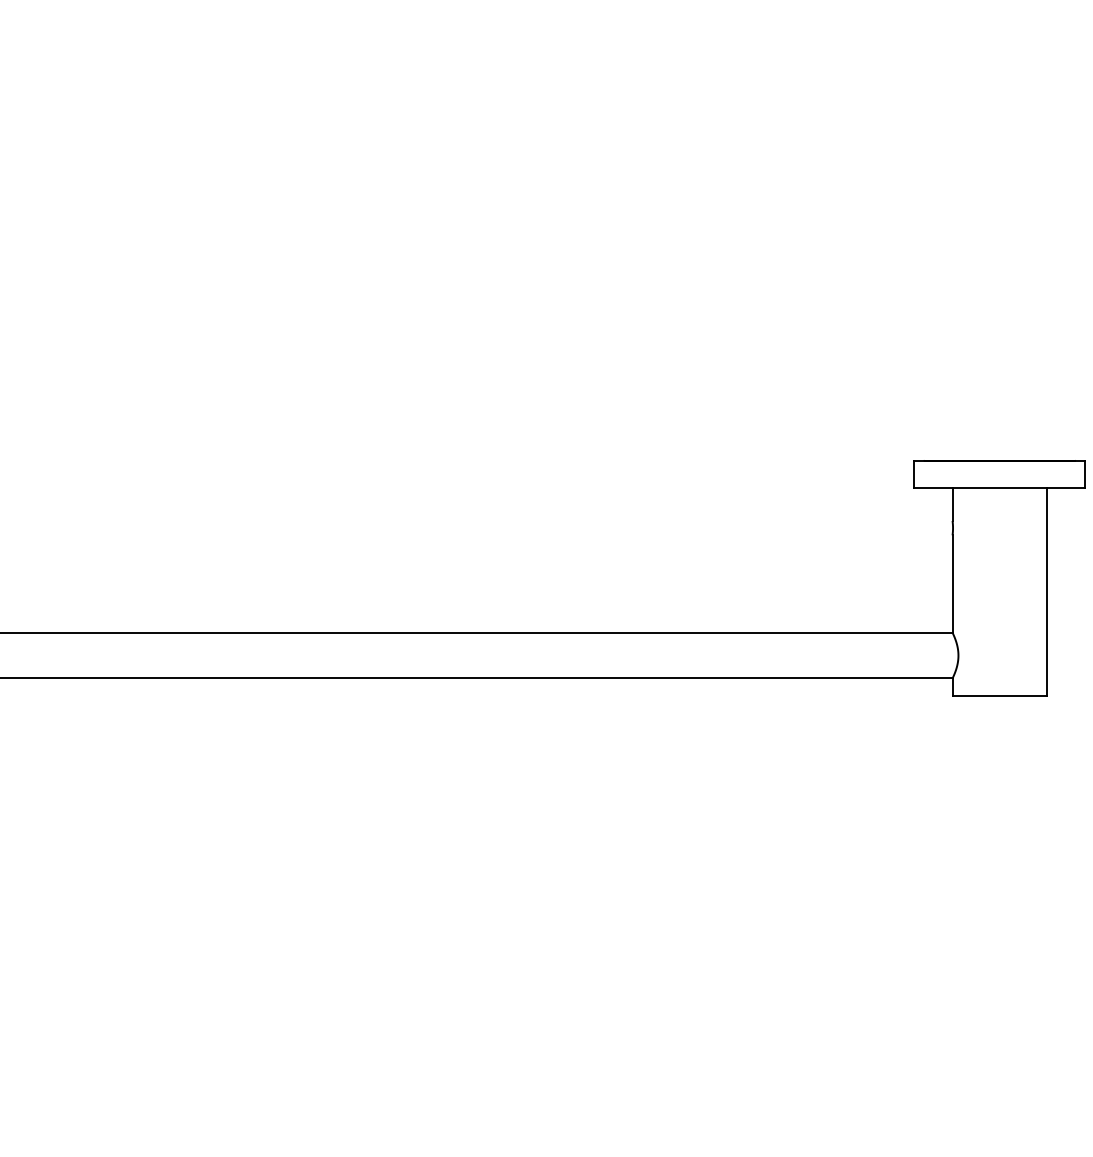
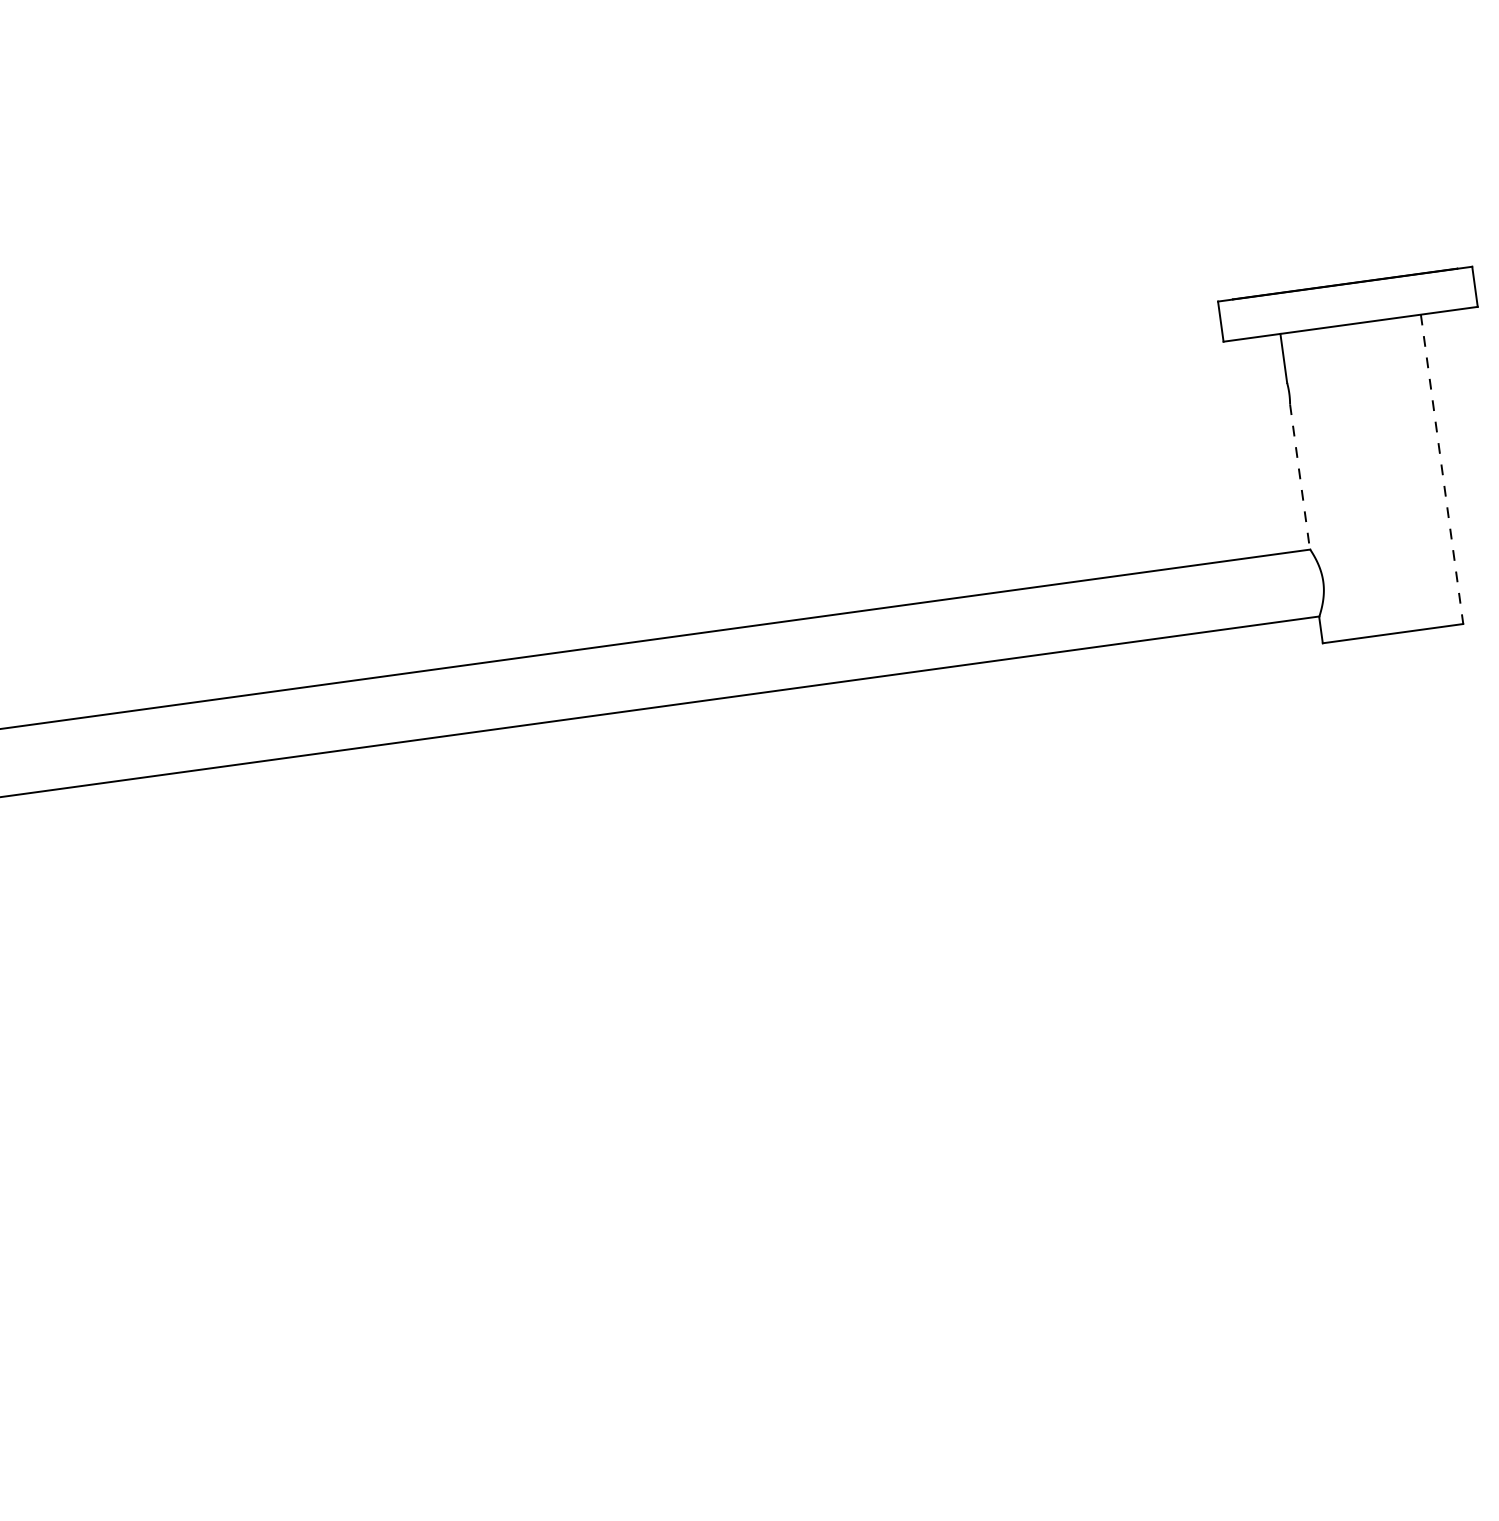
line: (952, 584) -> (1299, 477), solid -> dashed
line: (1047, 592) -> (1442, 469), solid -> dashed

